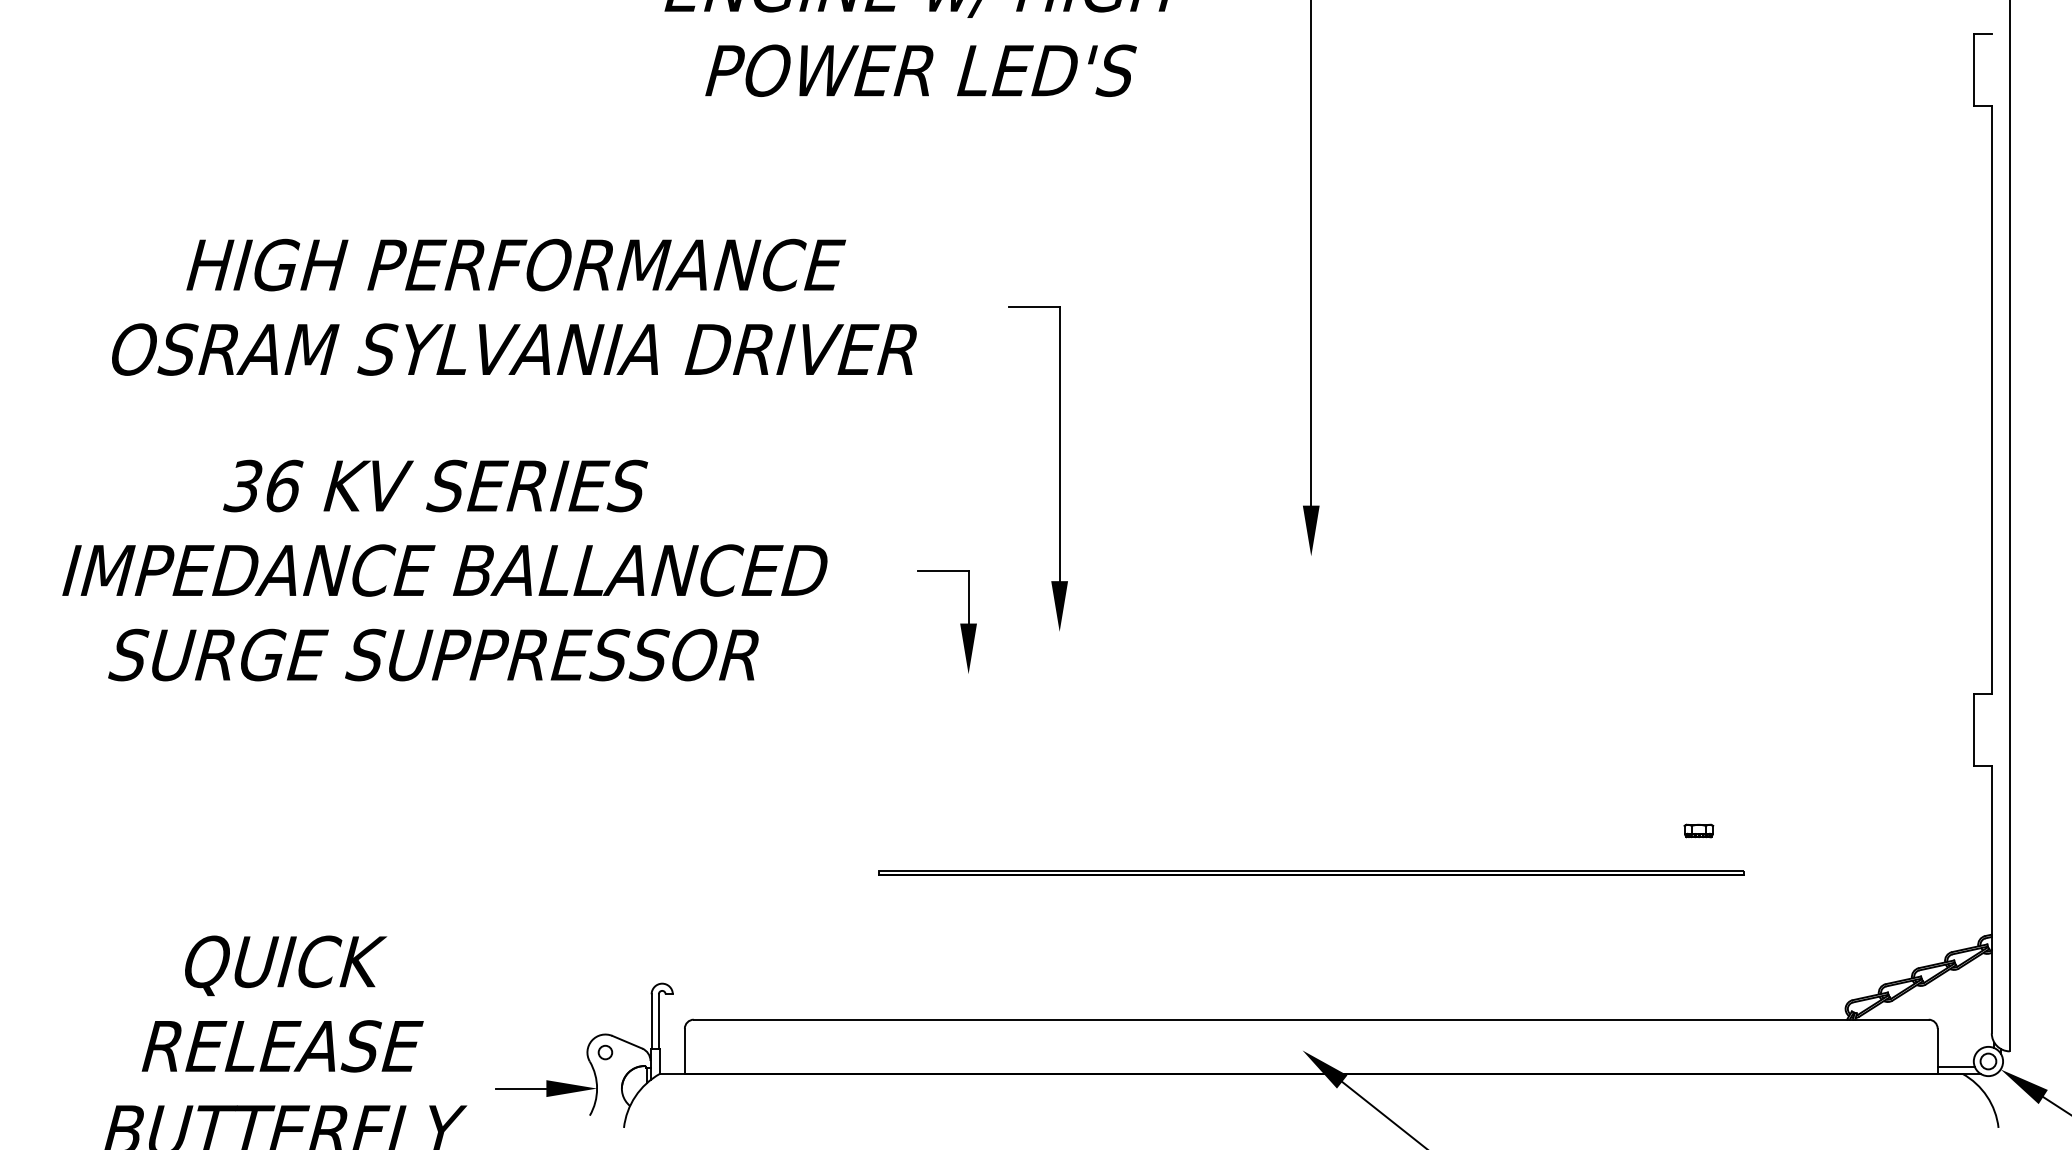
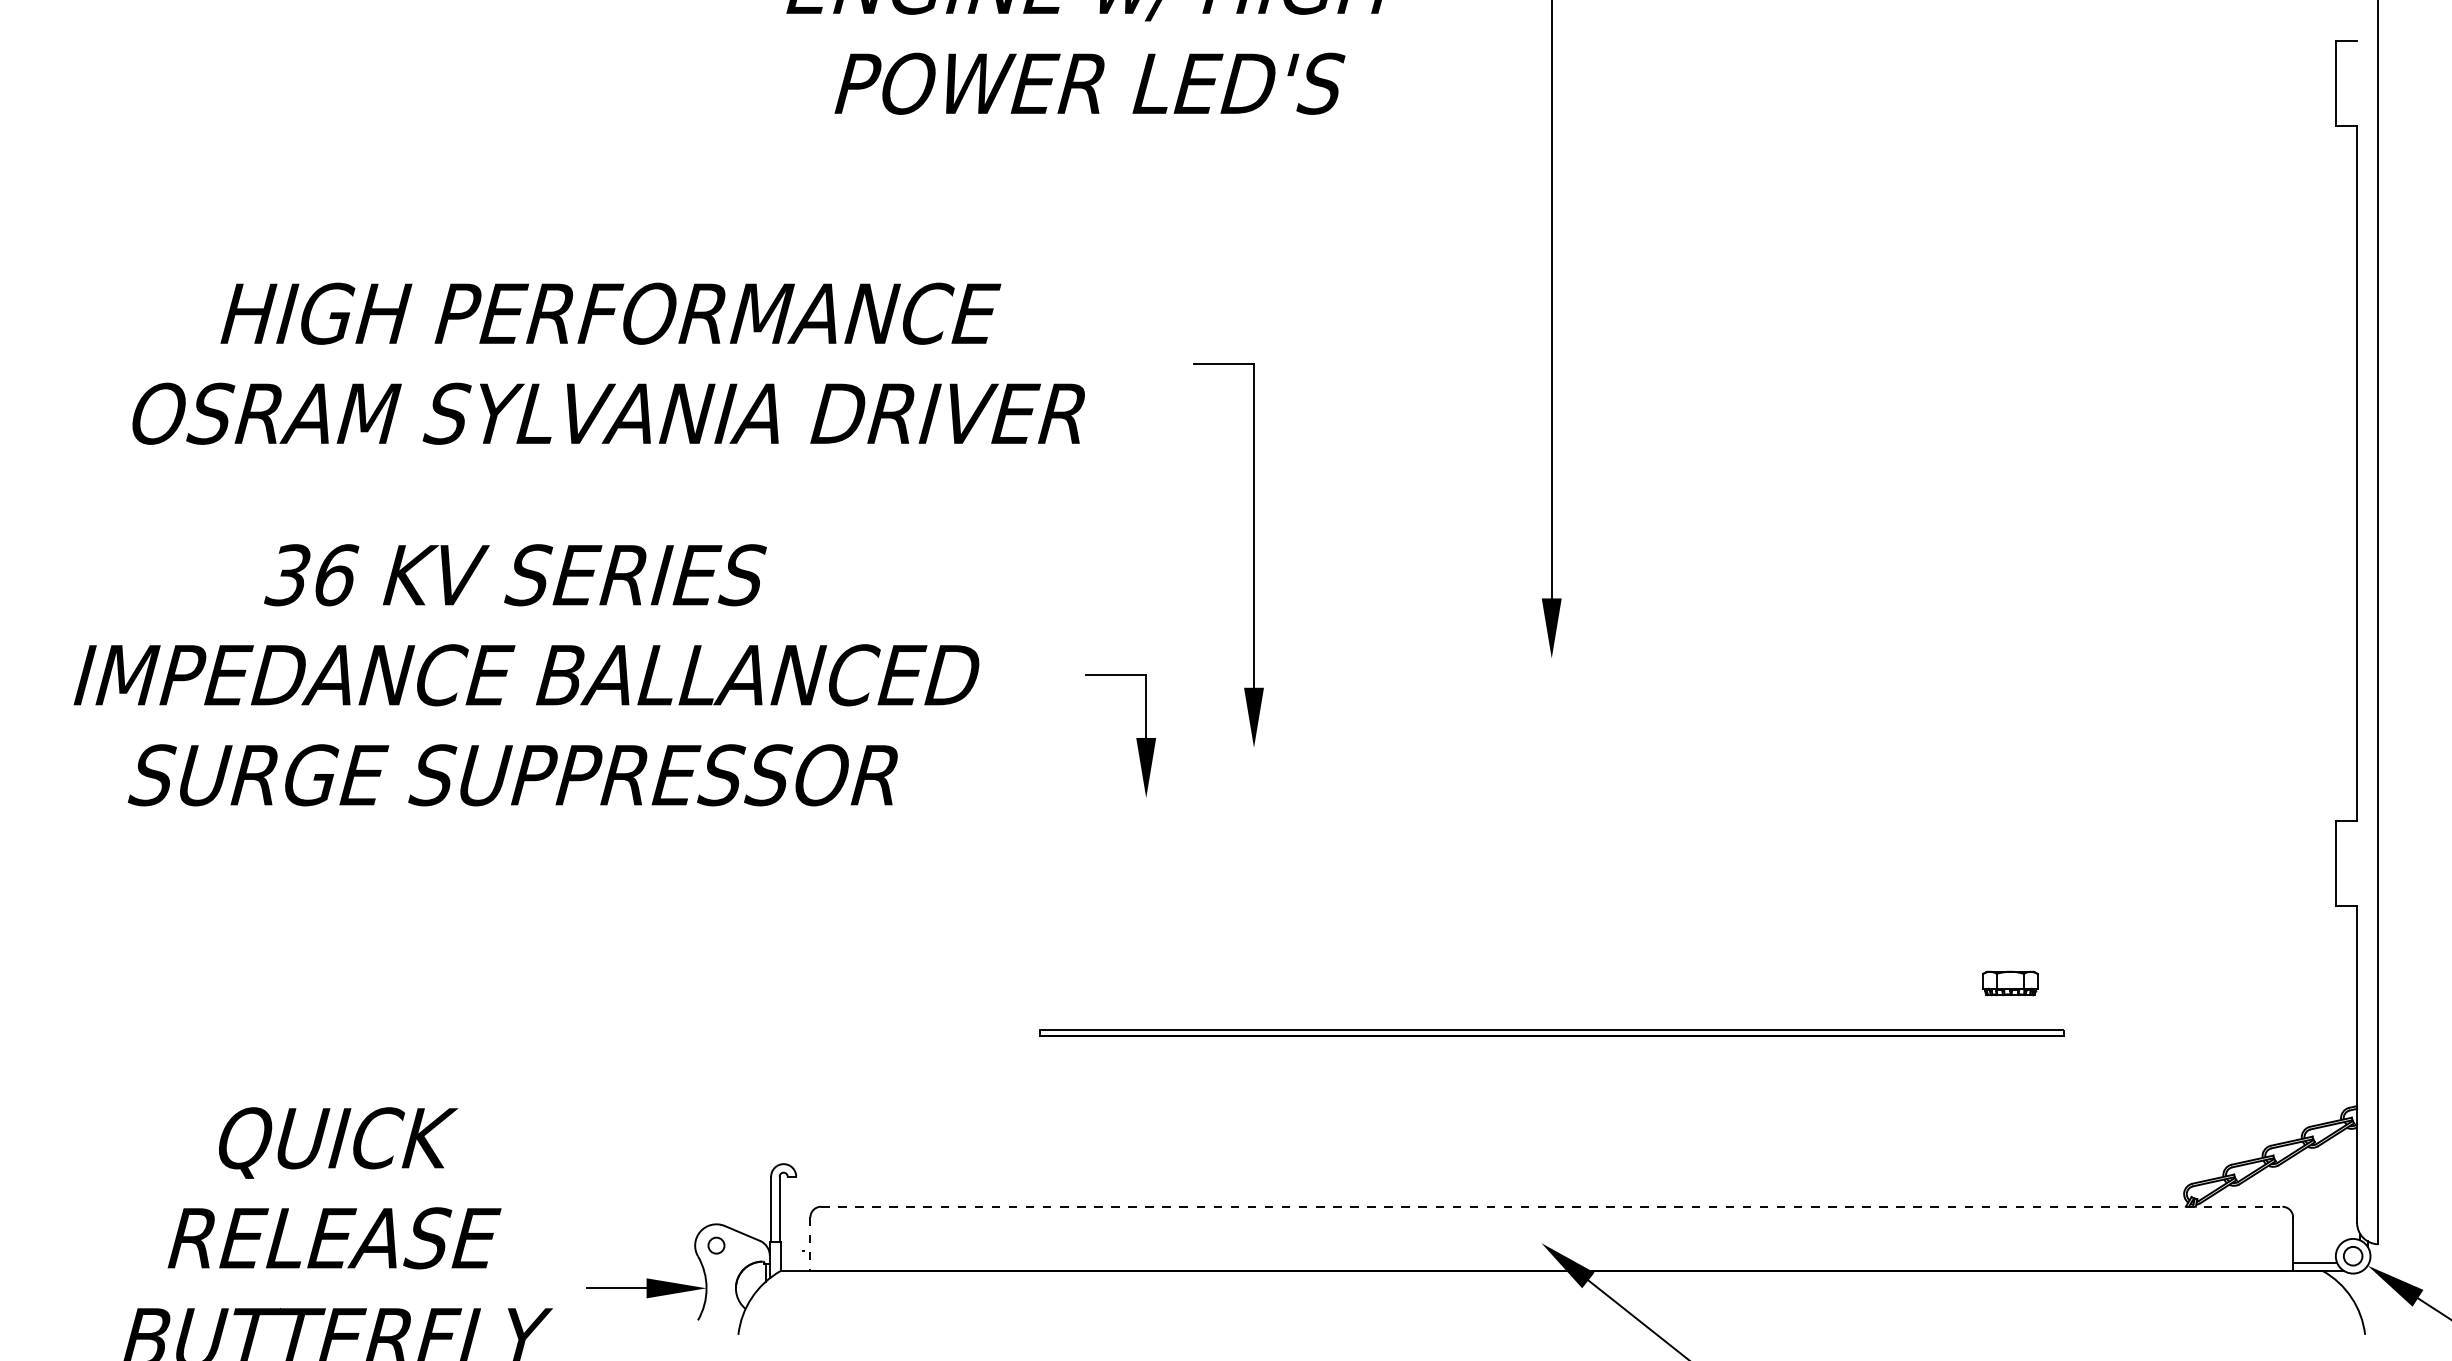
part: (1698, 831) -> (2010, 983), size x1.6
line: (1311, 1019) -> (1551, 1206), solid -> dashed
line: (684, 1051) -> (810, 1244), solid -> dashed

